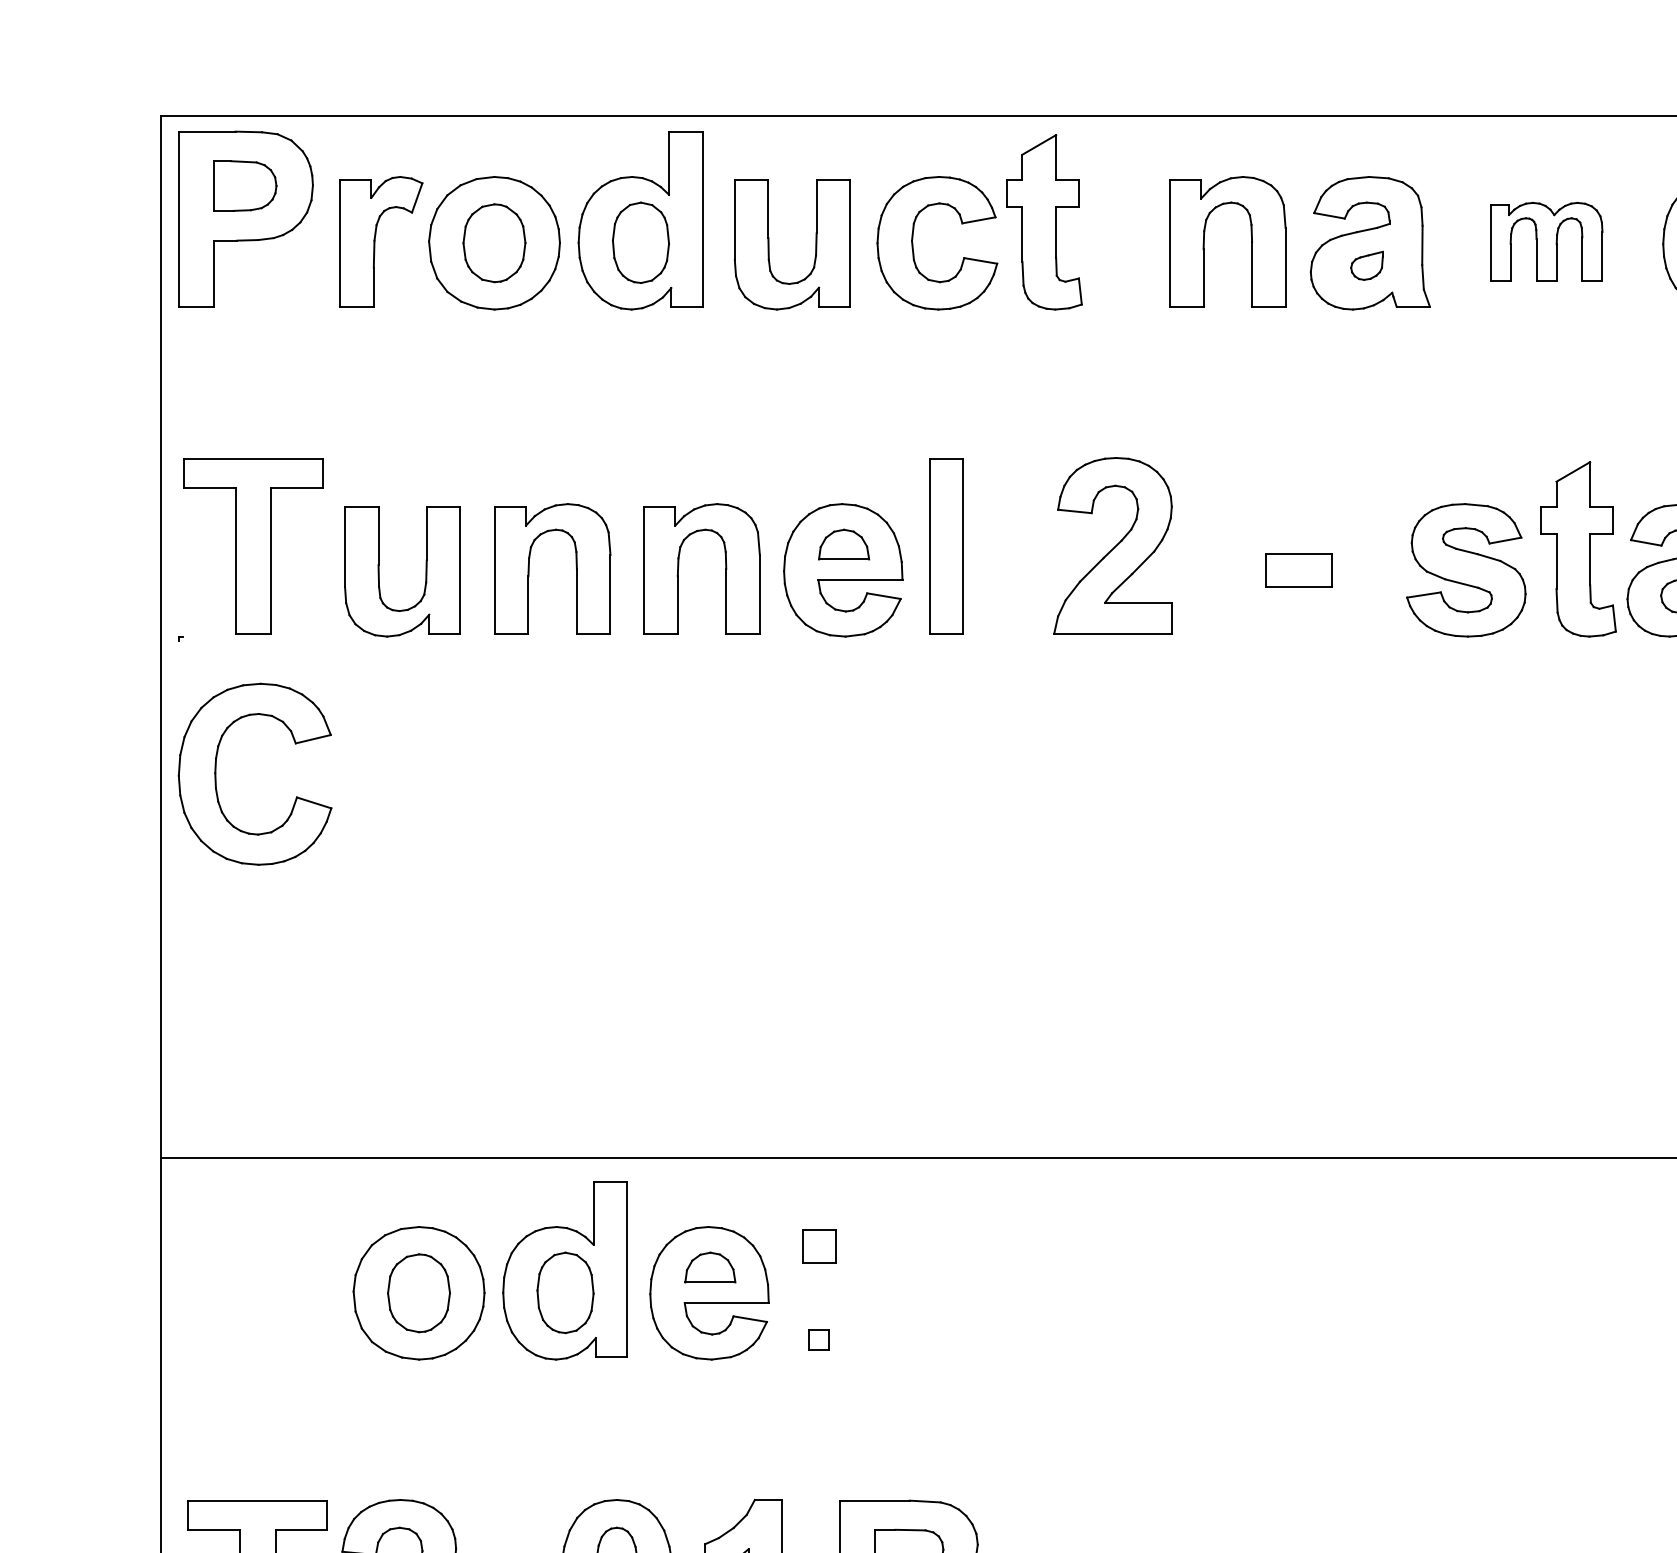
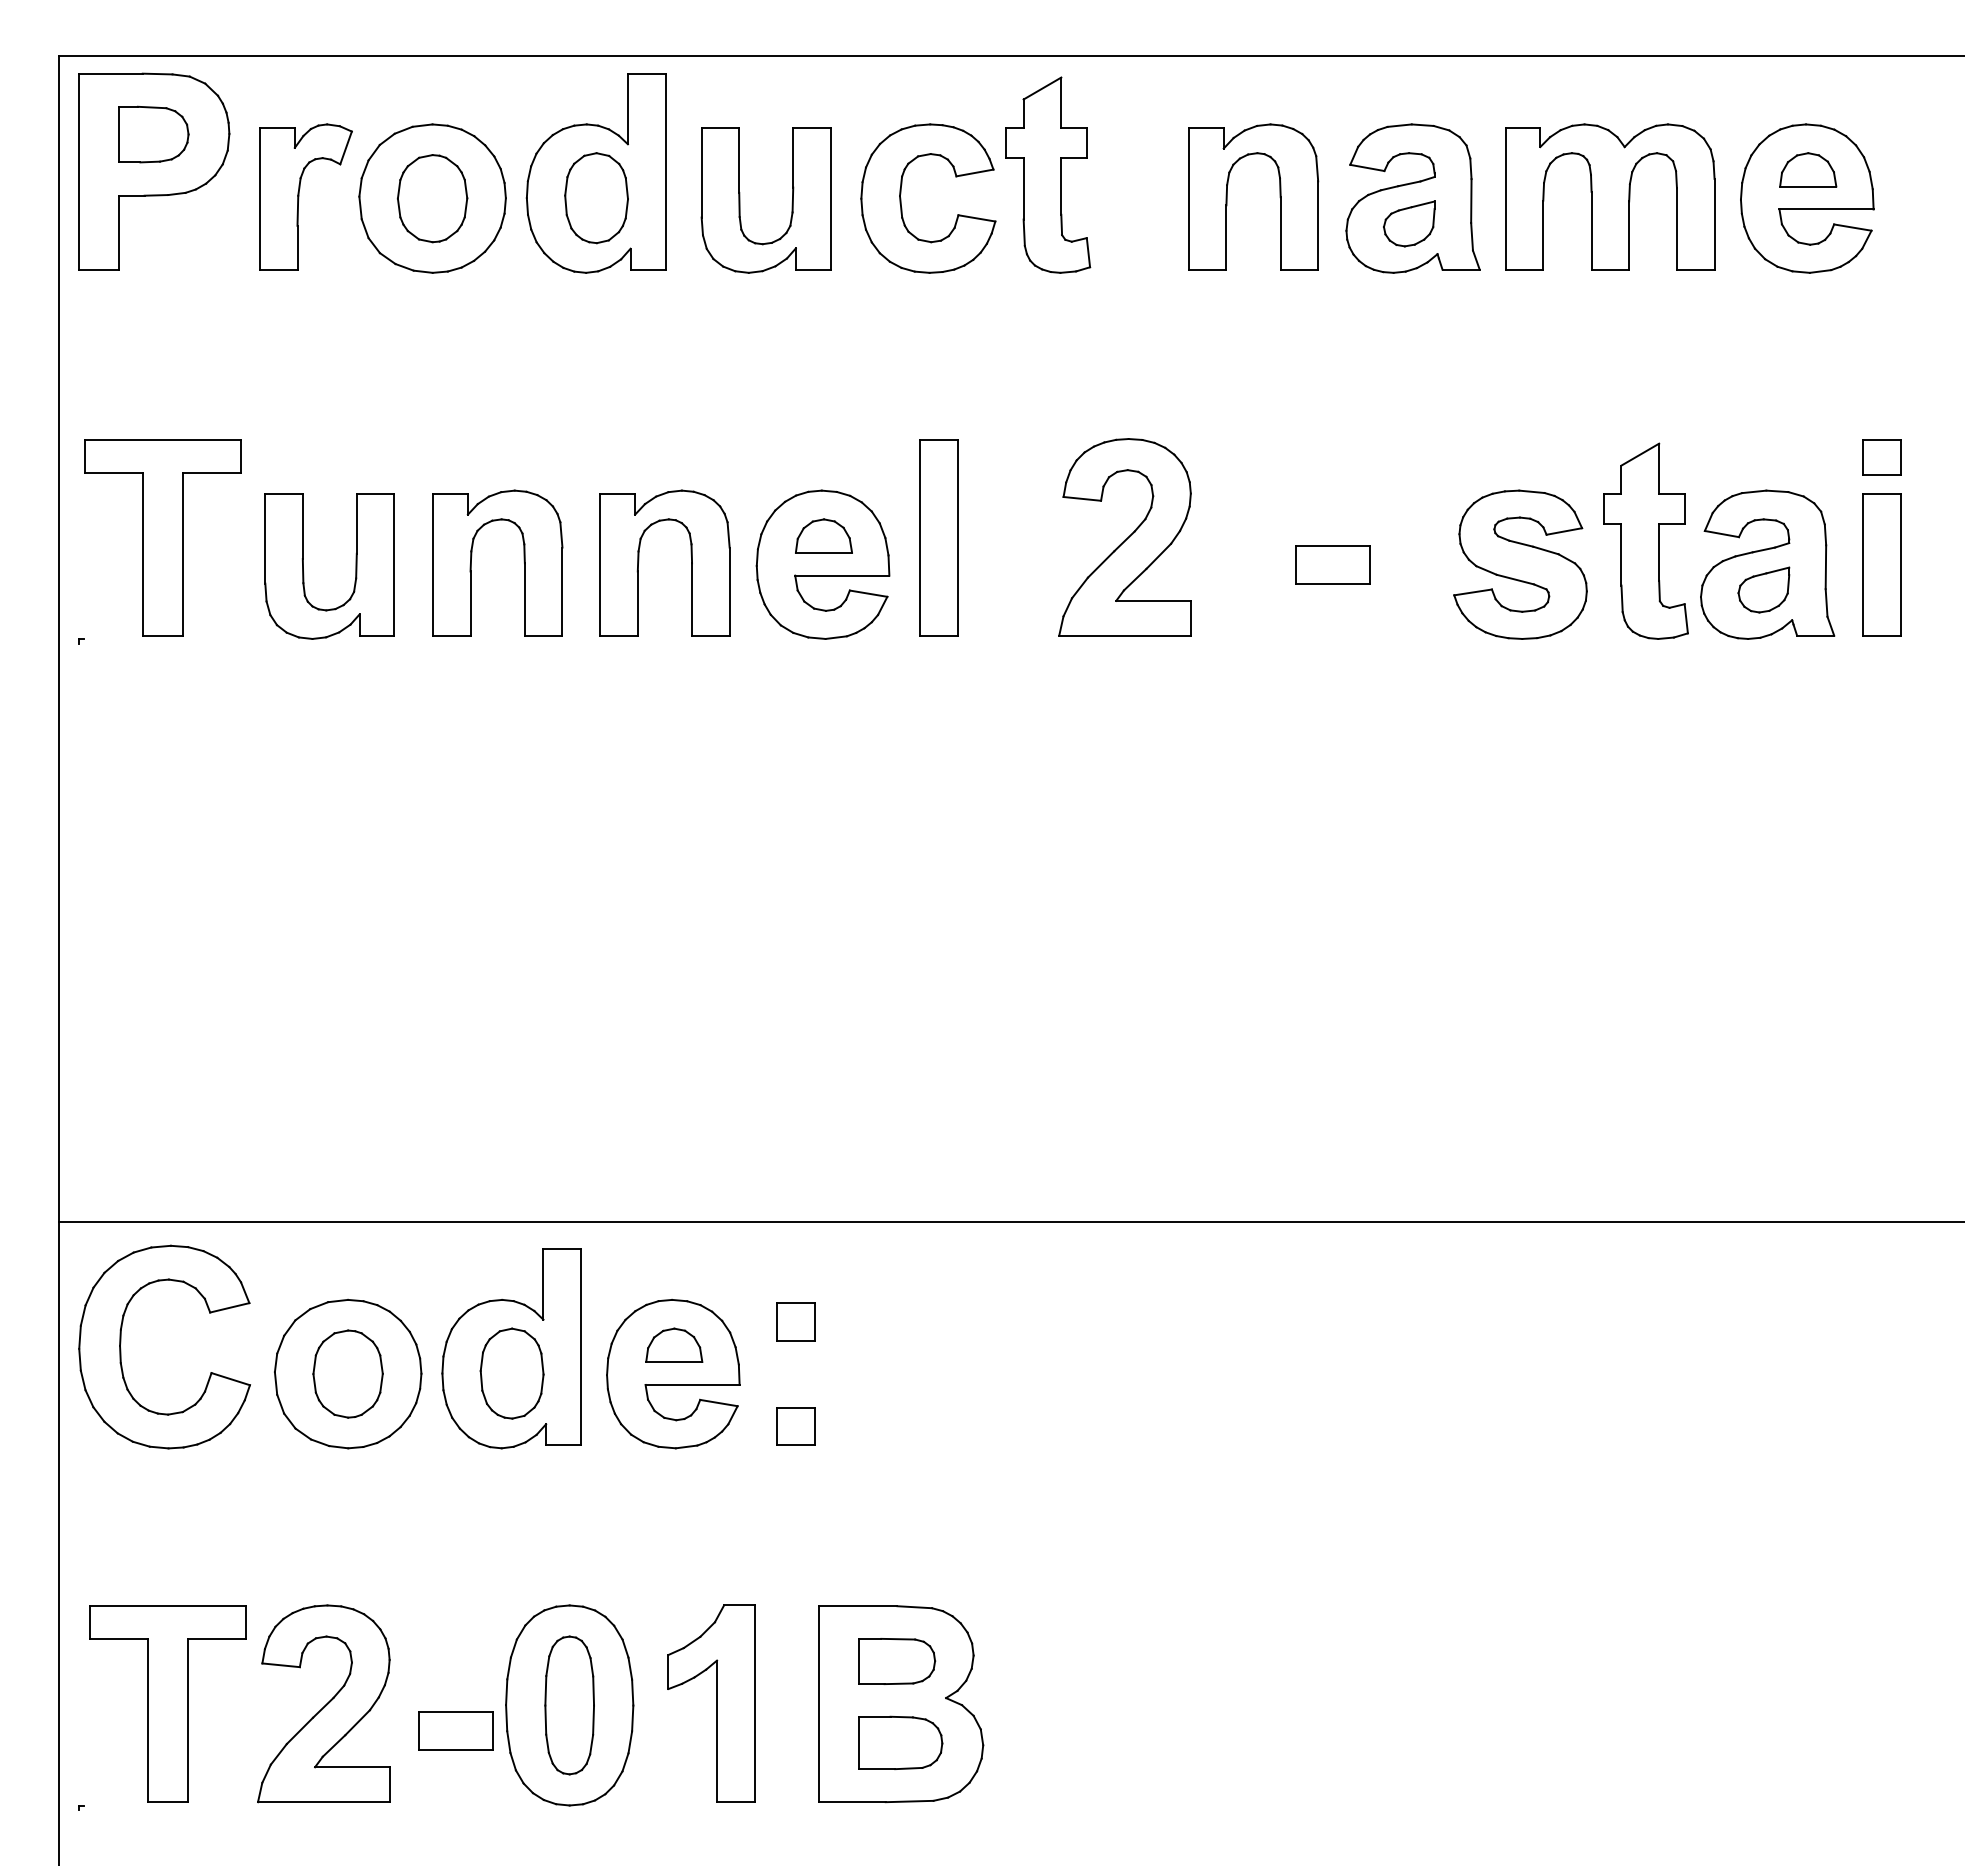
part: (1546, 241) -> (1610, 196), size x1.67
part: (1367, 265) -> (1409, 223), size x1.43
part: (216, 775) -> (121, 1348), moved
part: (818, 1340) -> (795, 1426), size x1.67

